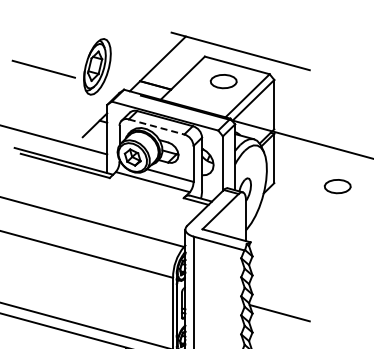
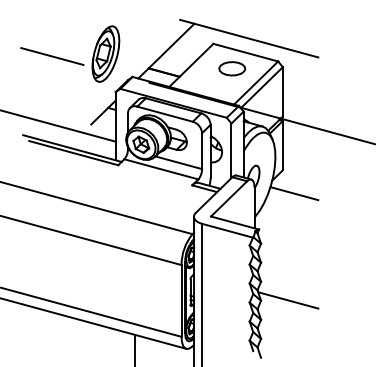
line: (156, 127) -> (165, 114), dashed -> solid
part: (337, 186) -> (346, 173), removed
line: (285, 206) -> (294, 193), added

